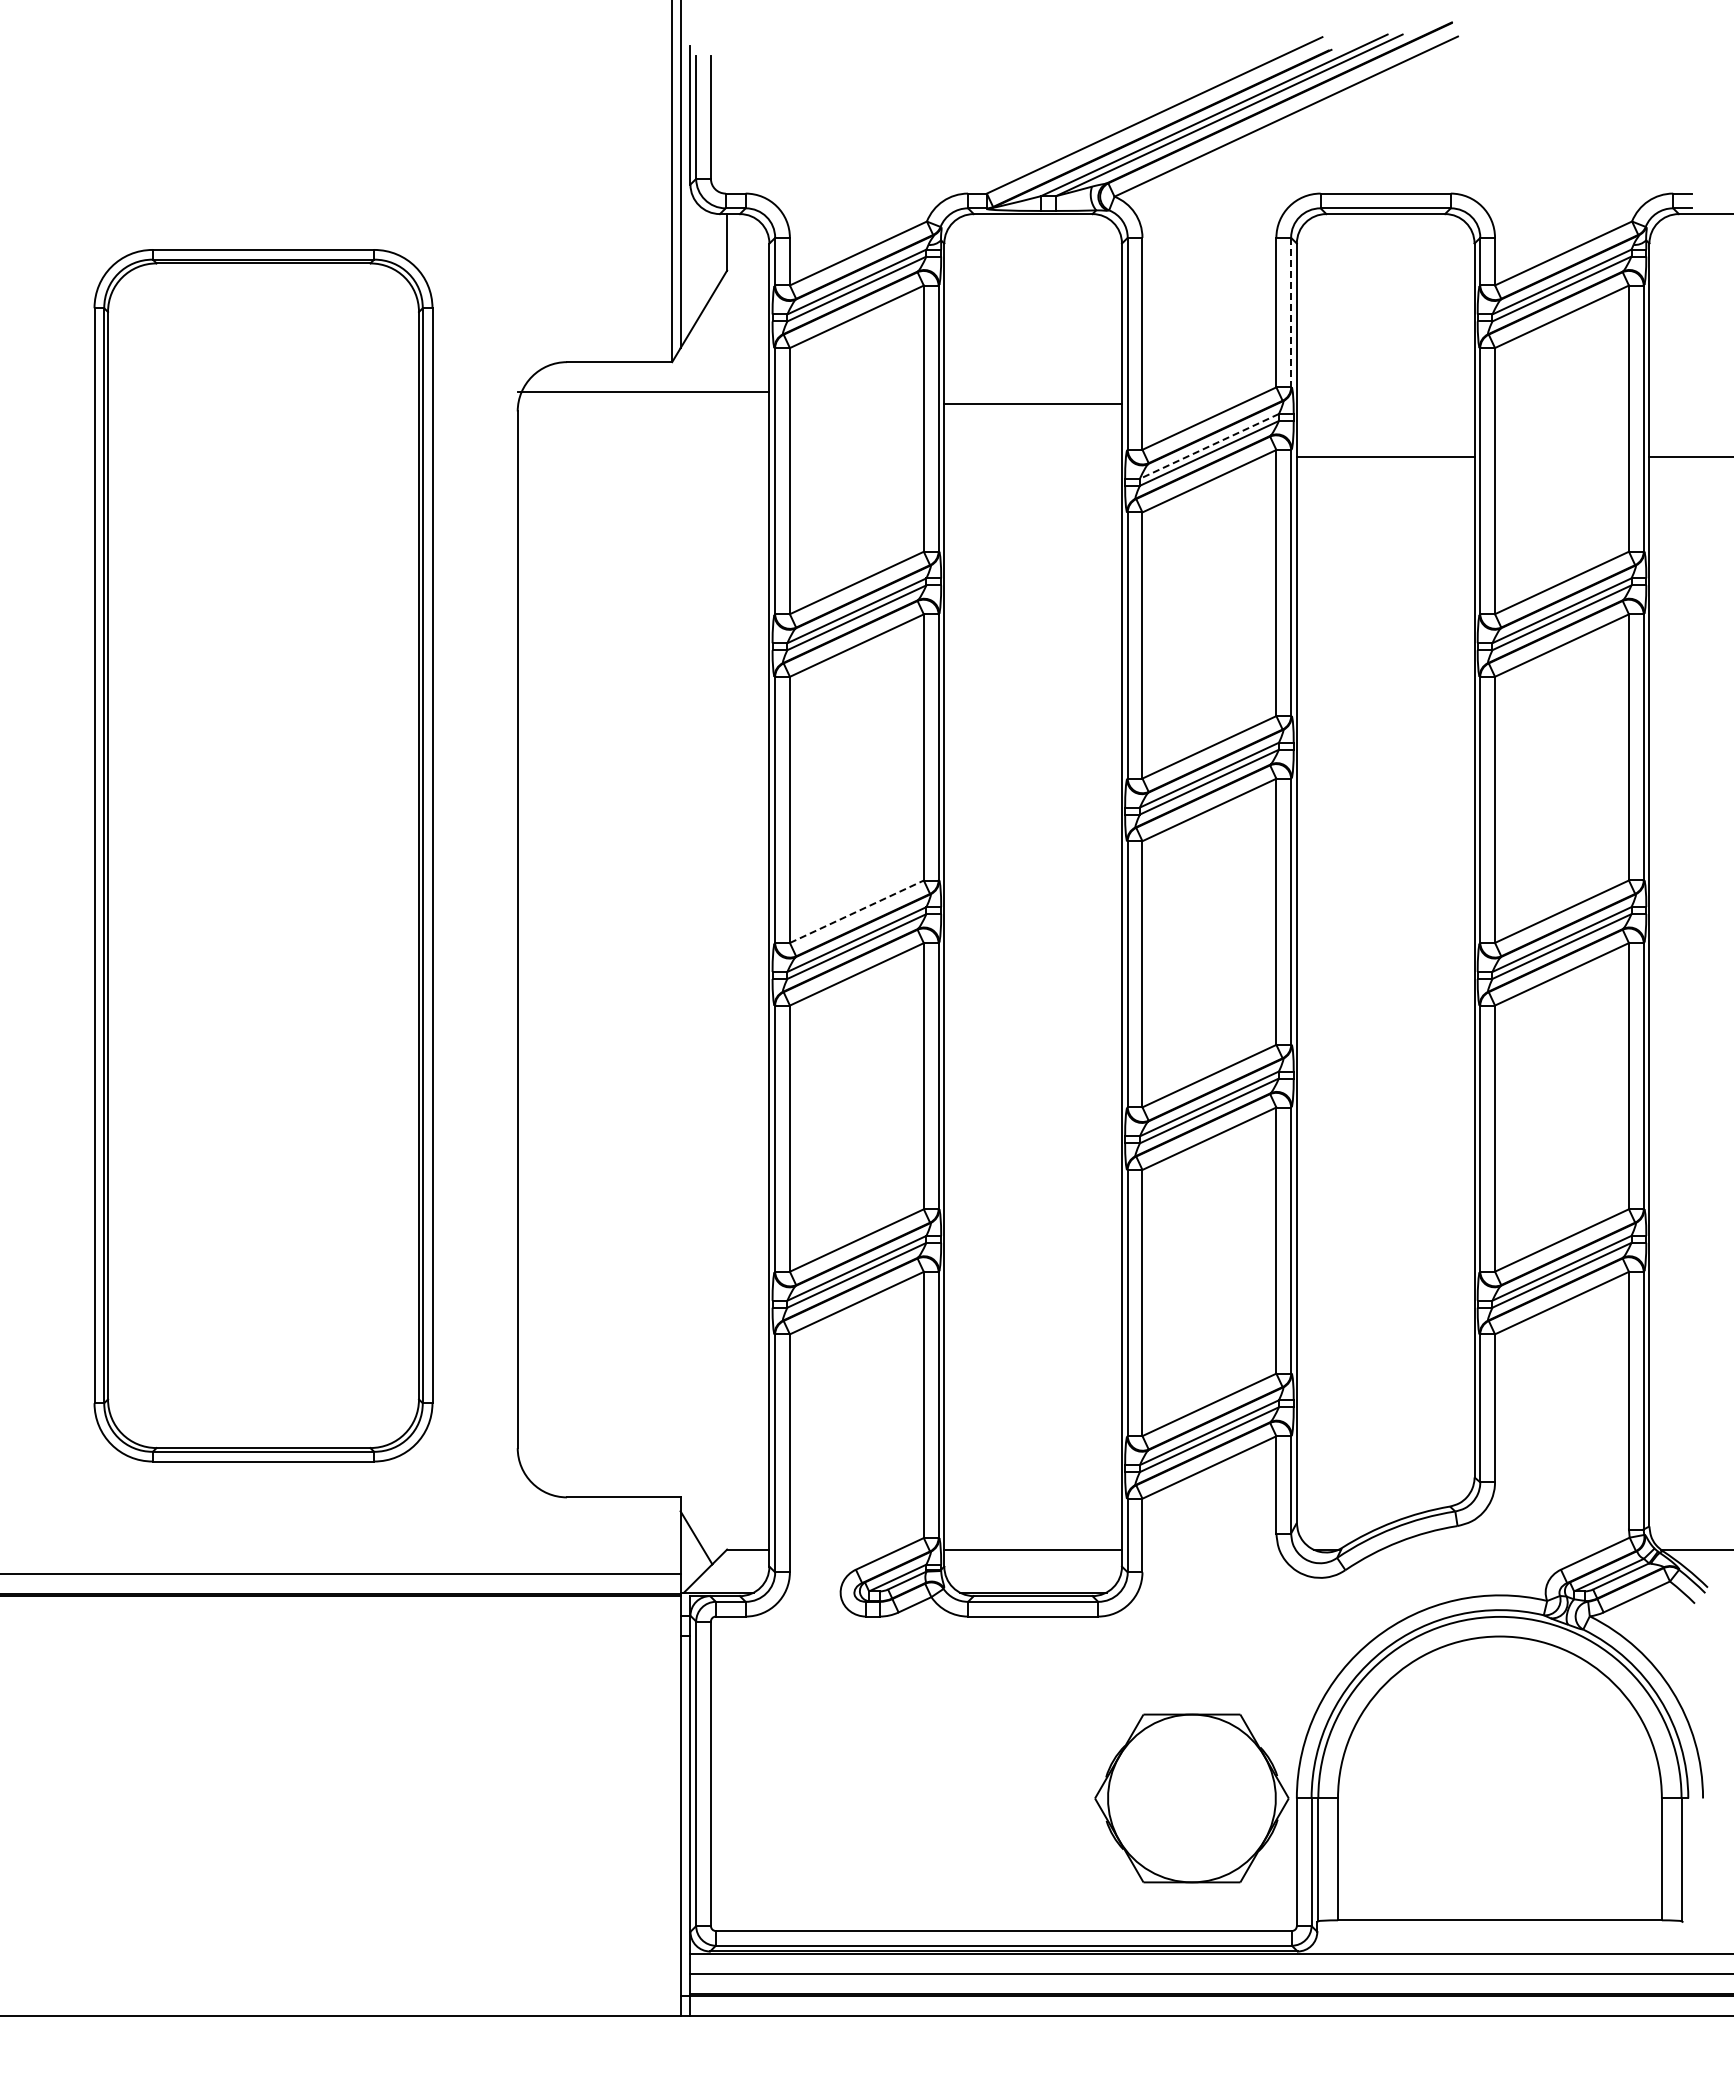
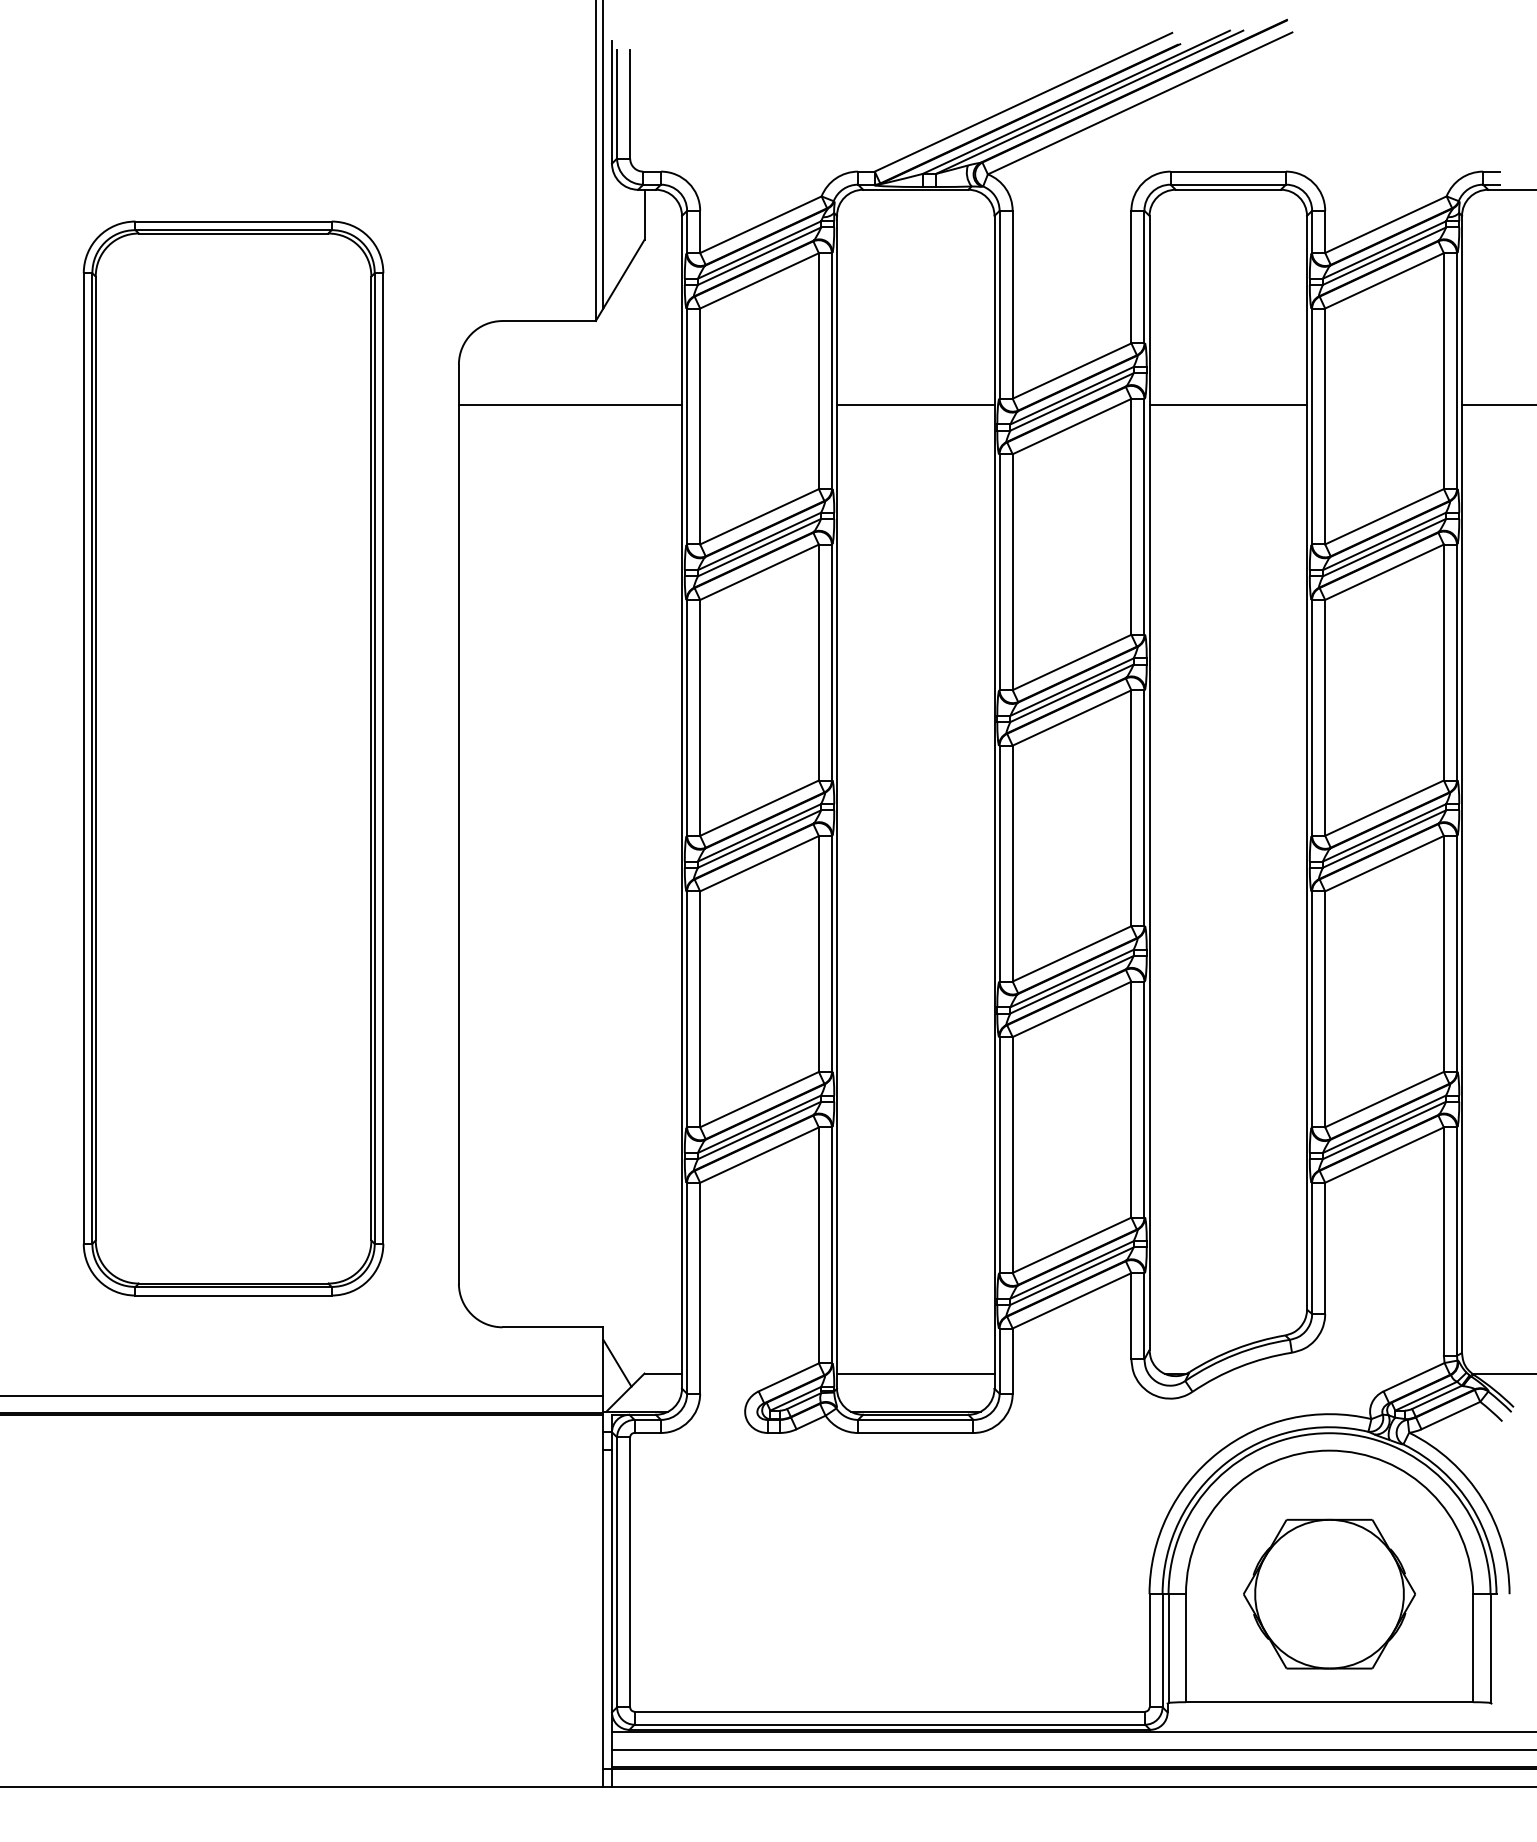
line: (1291, 312) -> (1144, 277), dashed -> solid
line: (643, 392) -> (570, 405), moved
line: (1033, 404) -> (916, 405), moved
line: (1209, 446) -> (1072, 395), dashed -> solid
line: (856, 911) -> (759, 807), dashed -> solid
part: (1191, 1798) -> (1329, 1594), moved

